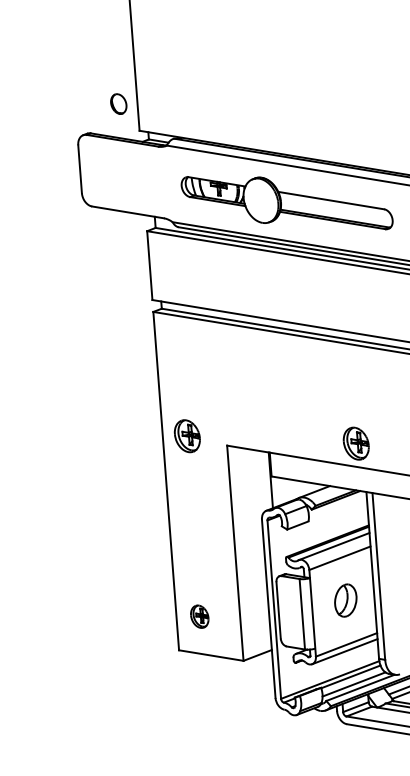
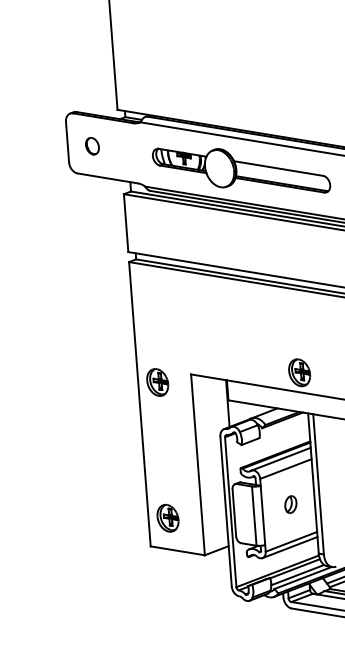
part: (118, 103) -> (92, 145), moved
part: (186, 436) -> (156, 382), moved
part: (345, 600) -> (290, 504), size x0.62
part: (199, 616) -> (167, 518), size x1.43

